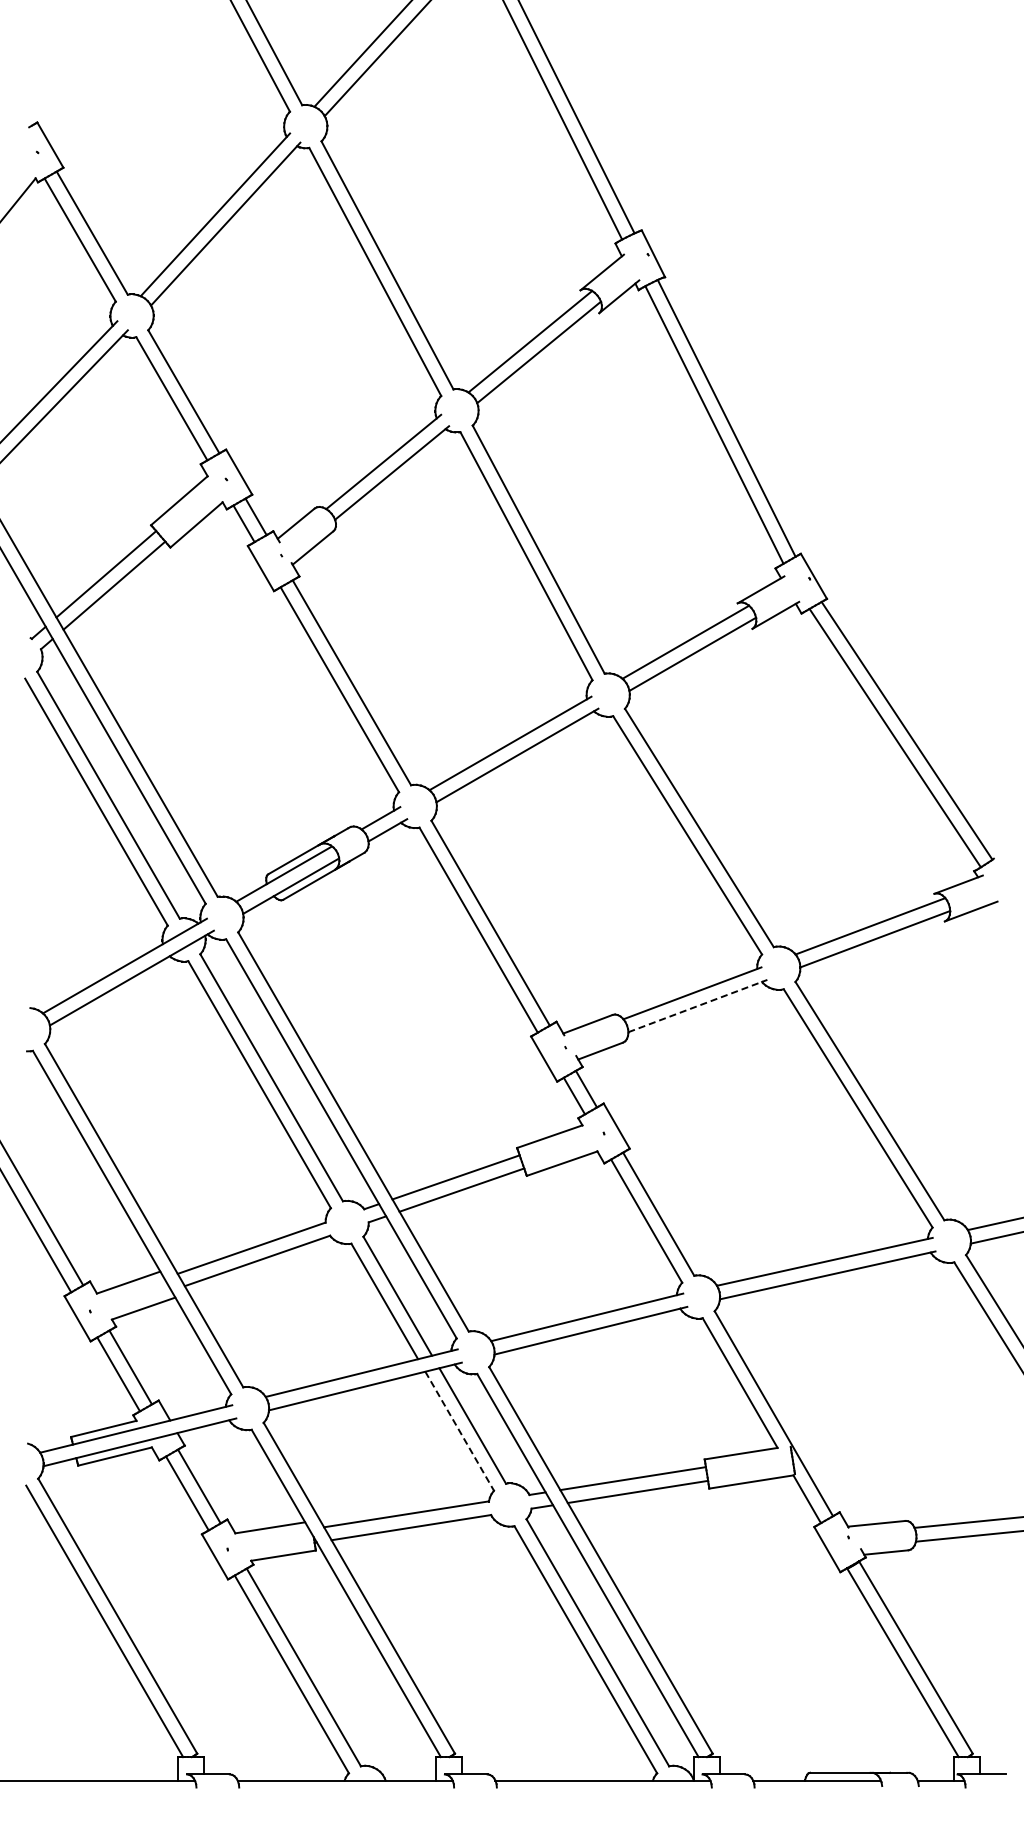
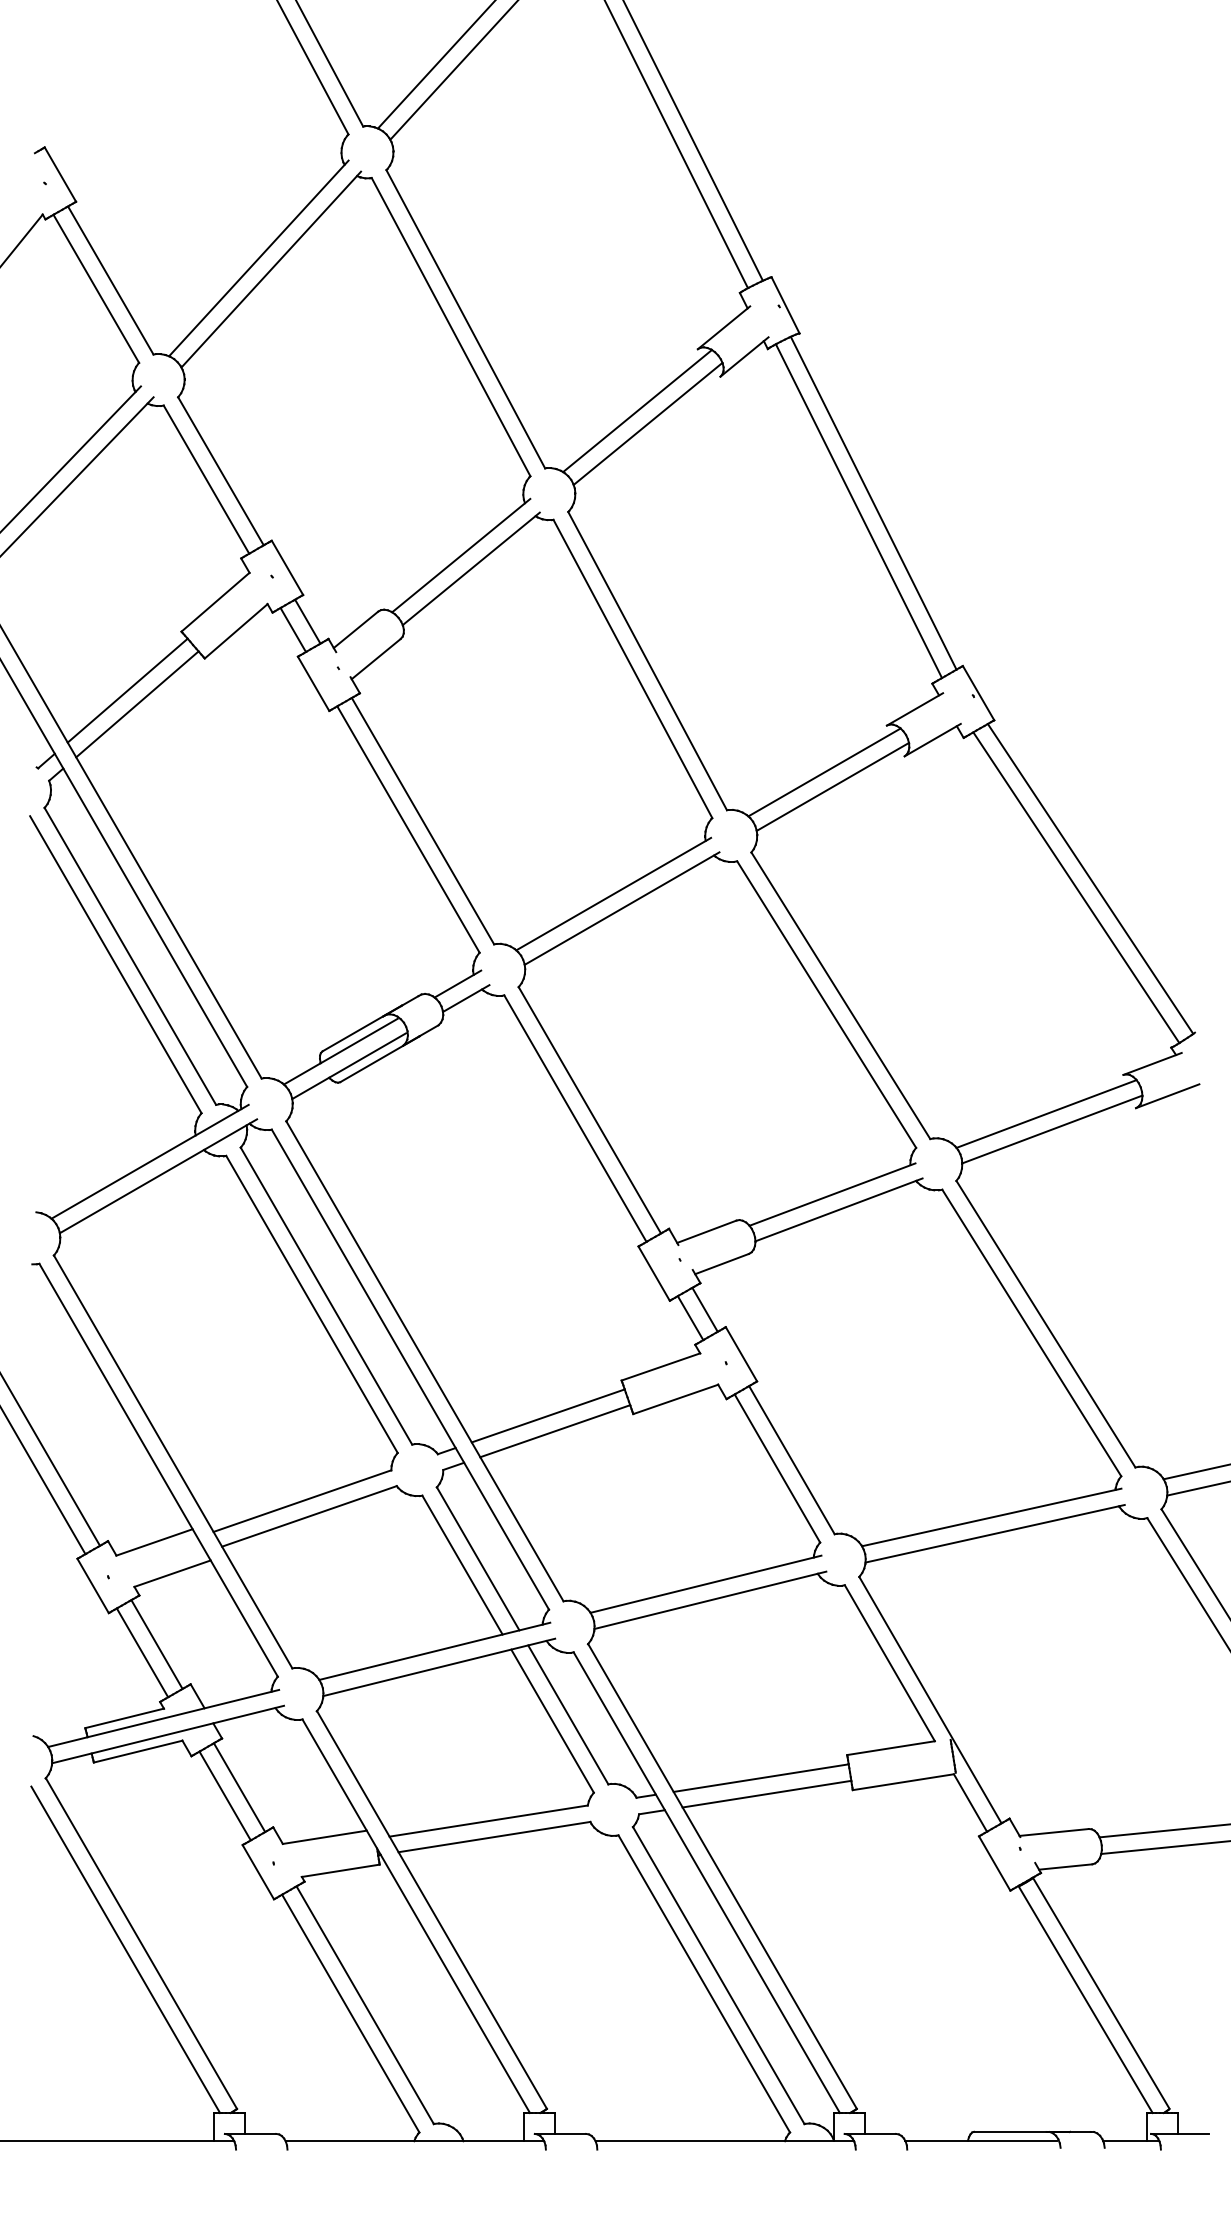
line: (698, 1005) -> (839, 1209), dashed -> solid
line: (459, 1431) -> (552, 1721), dashed -> solid

